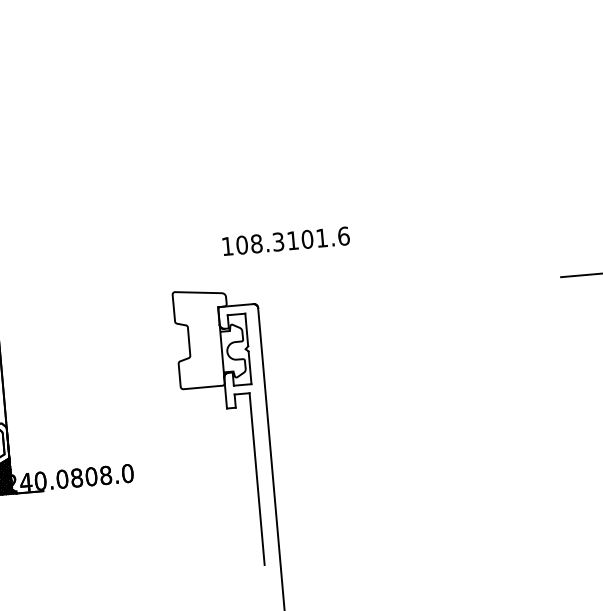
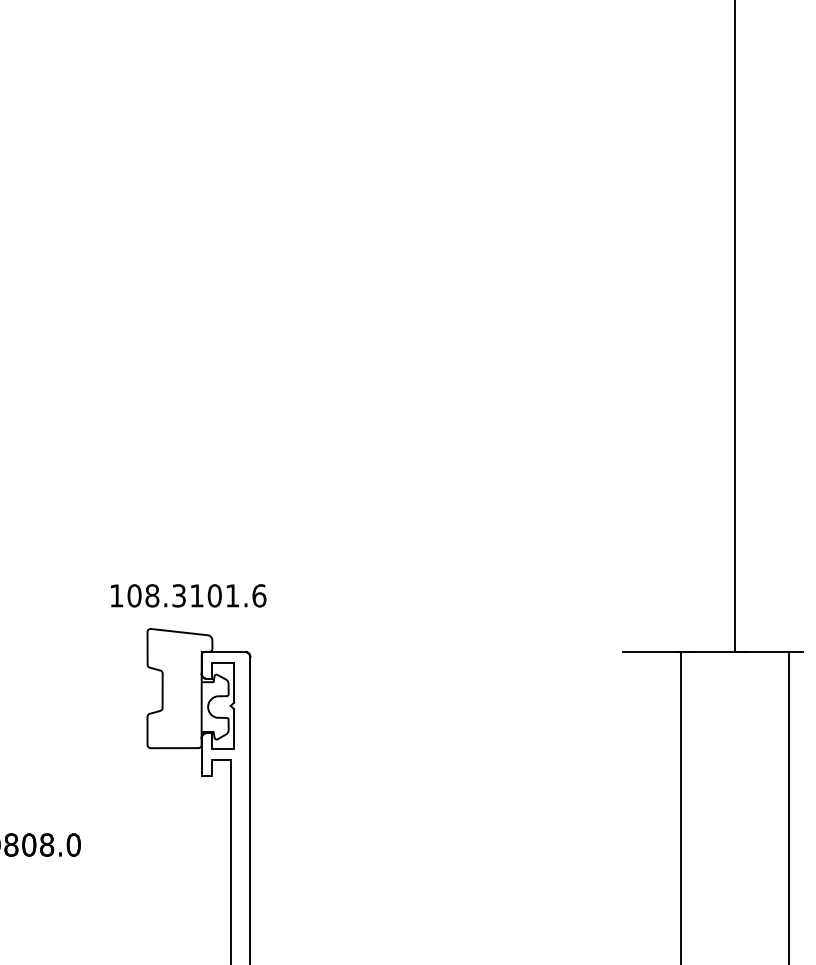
text: (286, 241) -> (188, 595), moved

